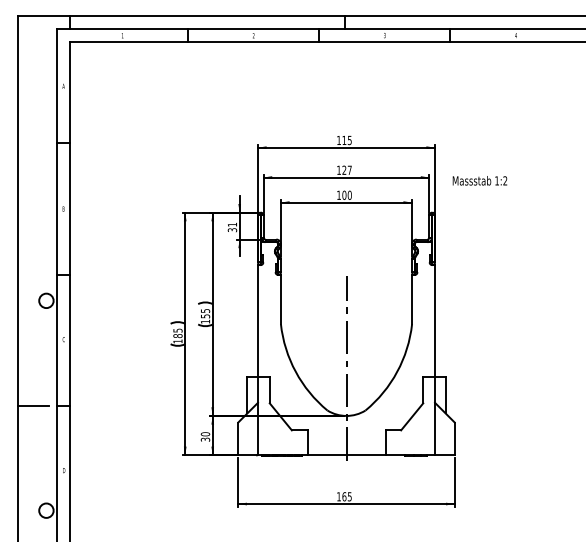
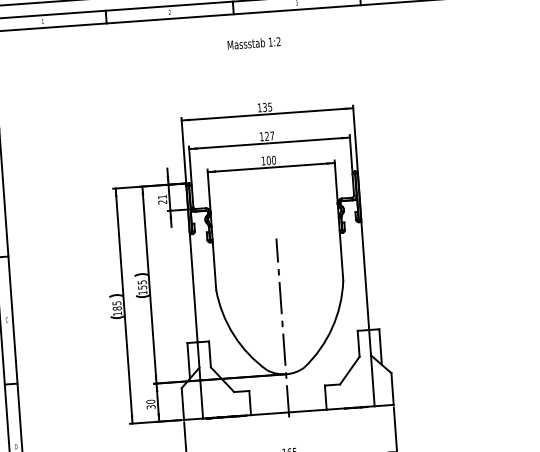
text: (344, 140) -> (265, 107), 115 -> 135
text: (479, 180) -> (253, 43), moved
text: (232, 230) -> (162, 202), 31 -> 21

